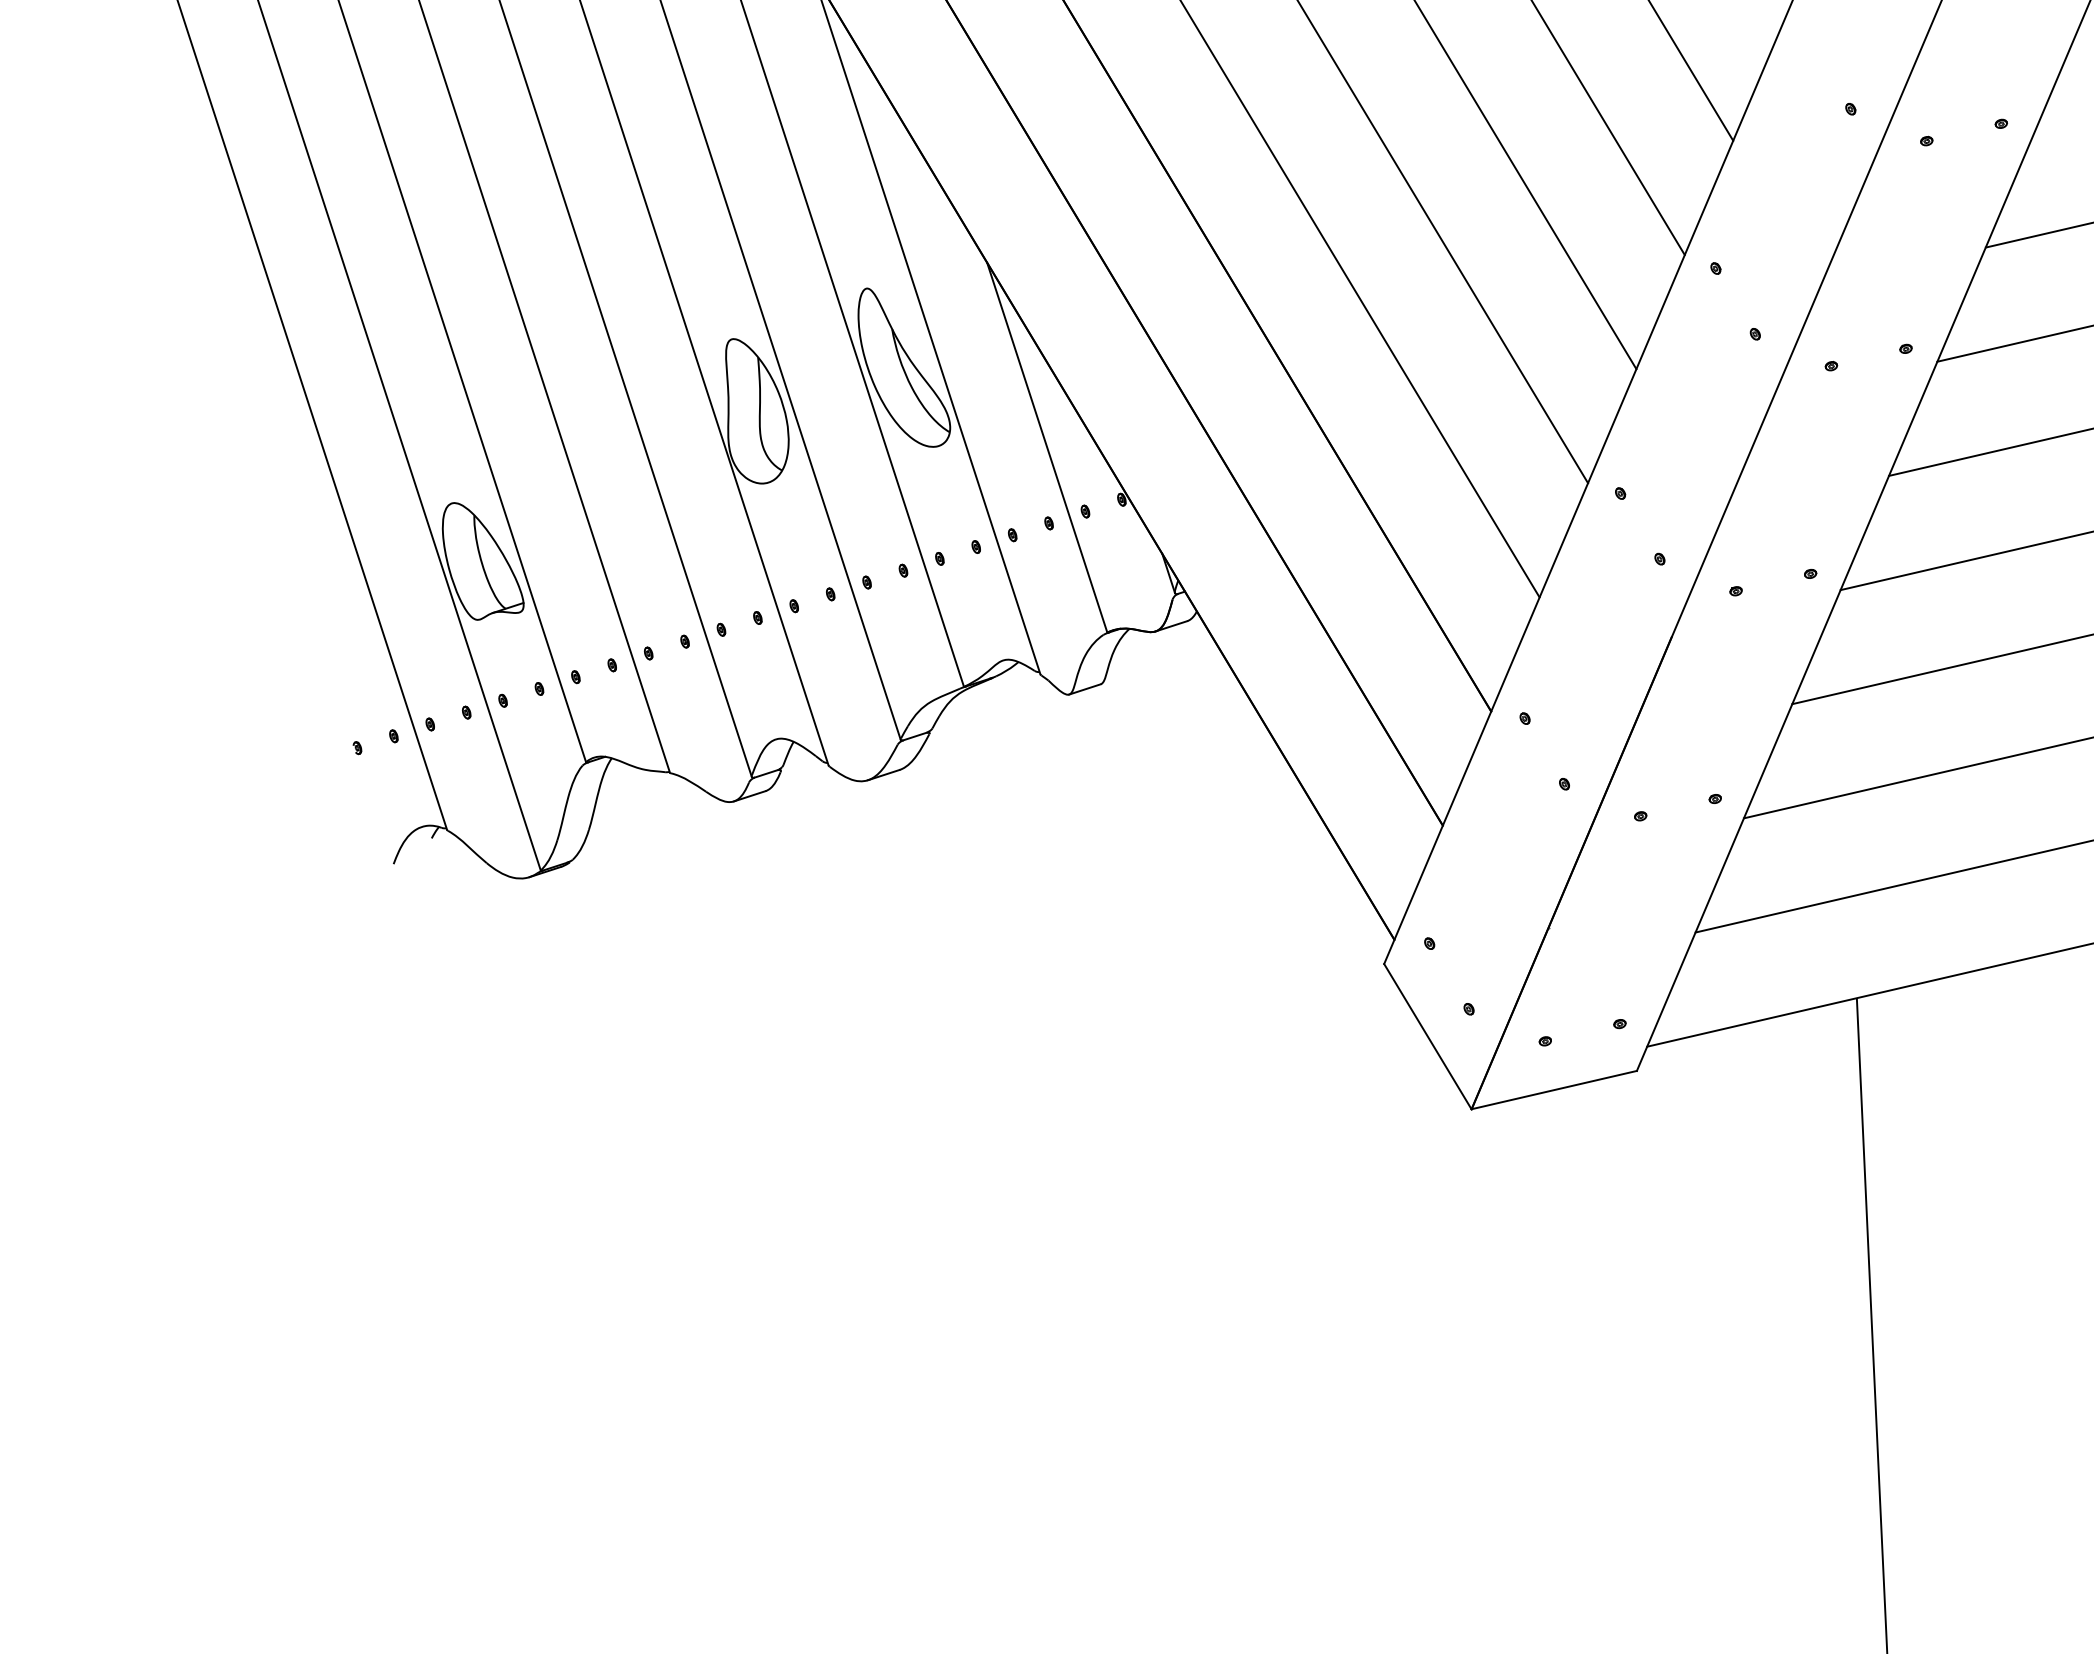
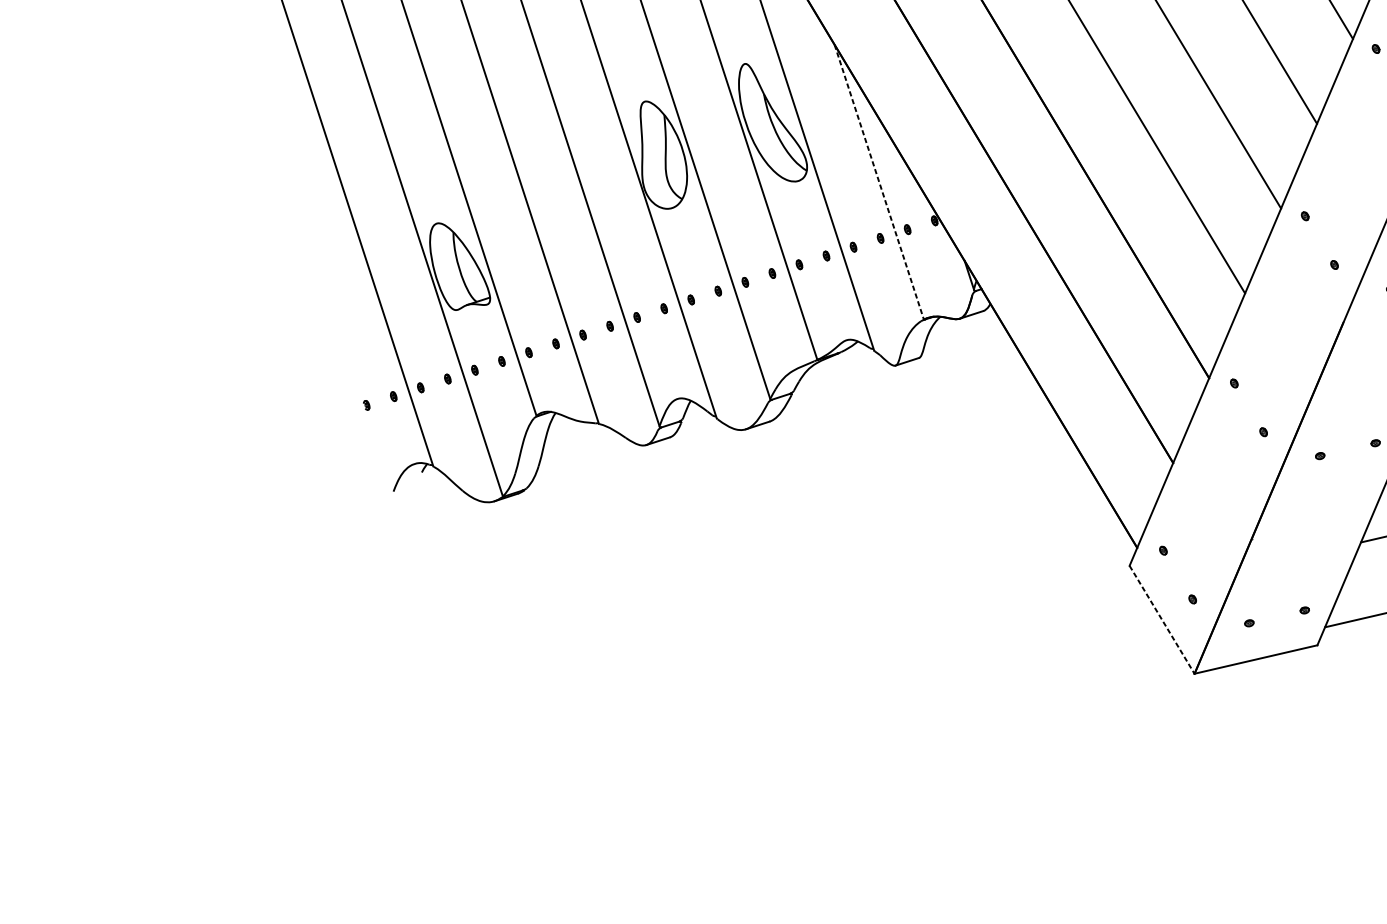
line: (1047, 447) -> (879, 182), solid -> dashed
line: (1427, 1036) -> (1161, 619), solid -> dashed

